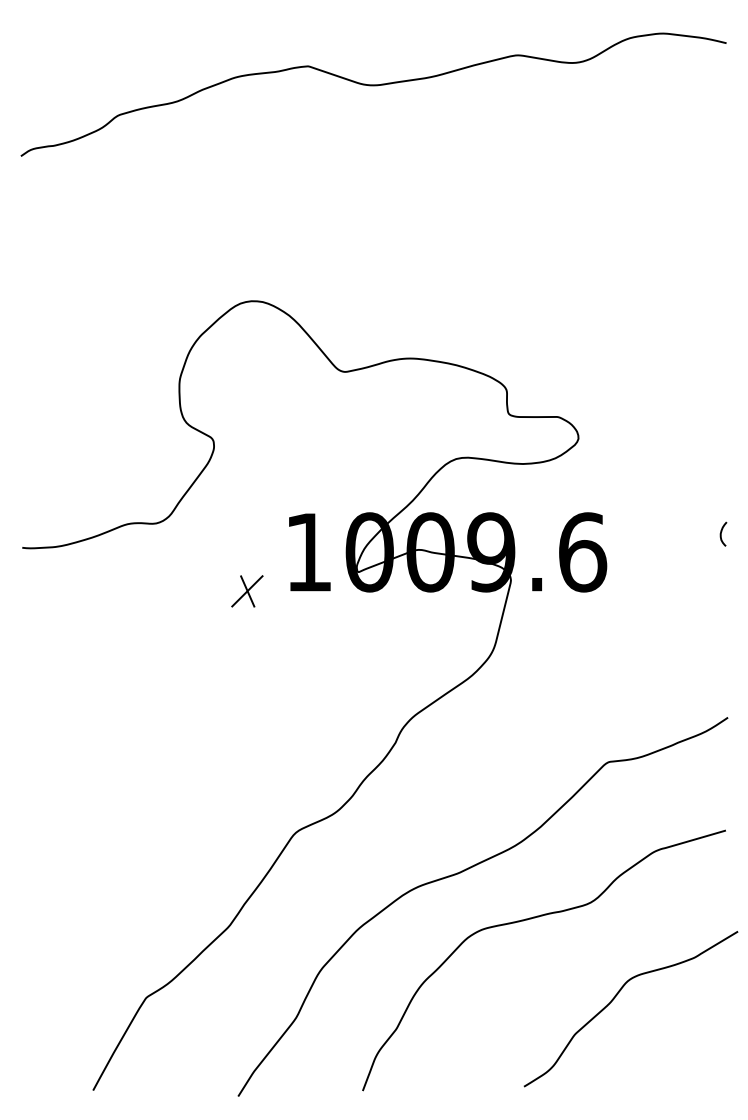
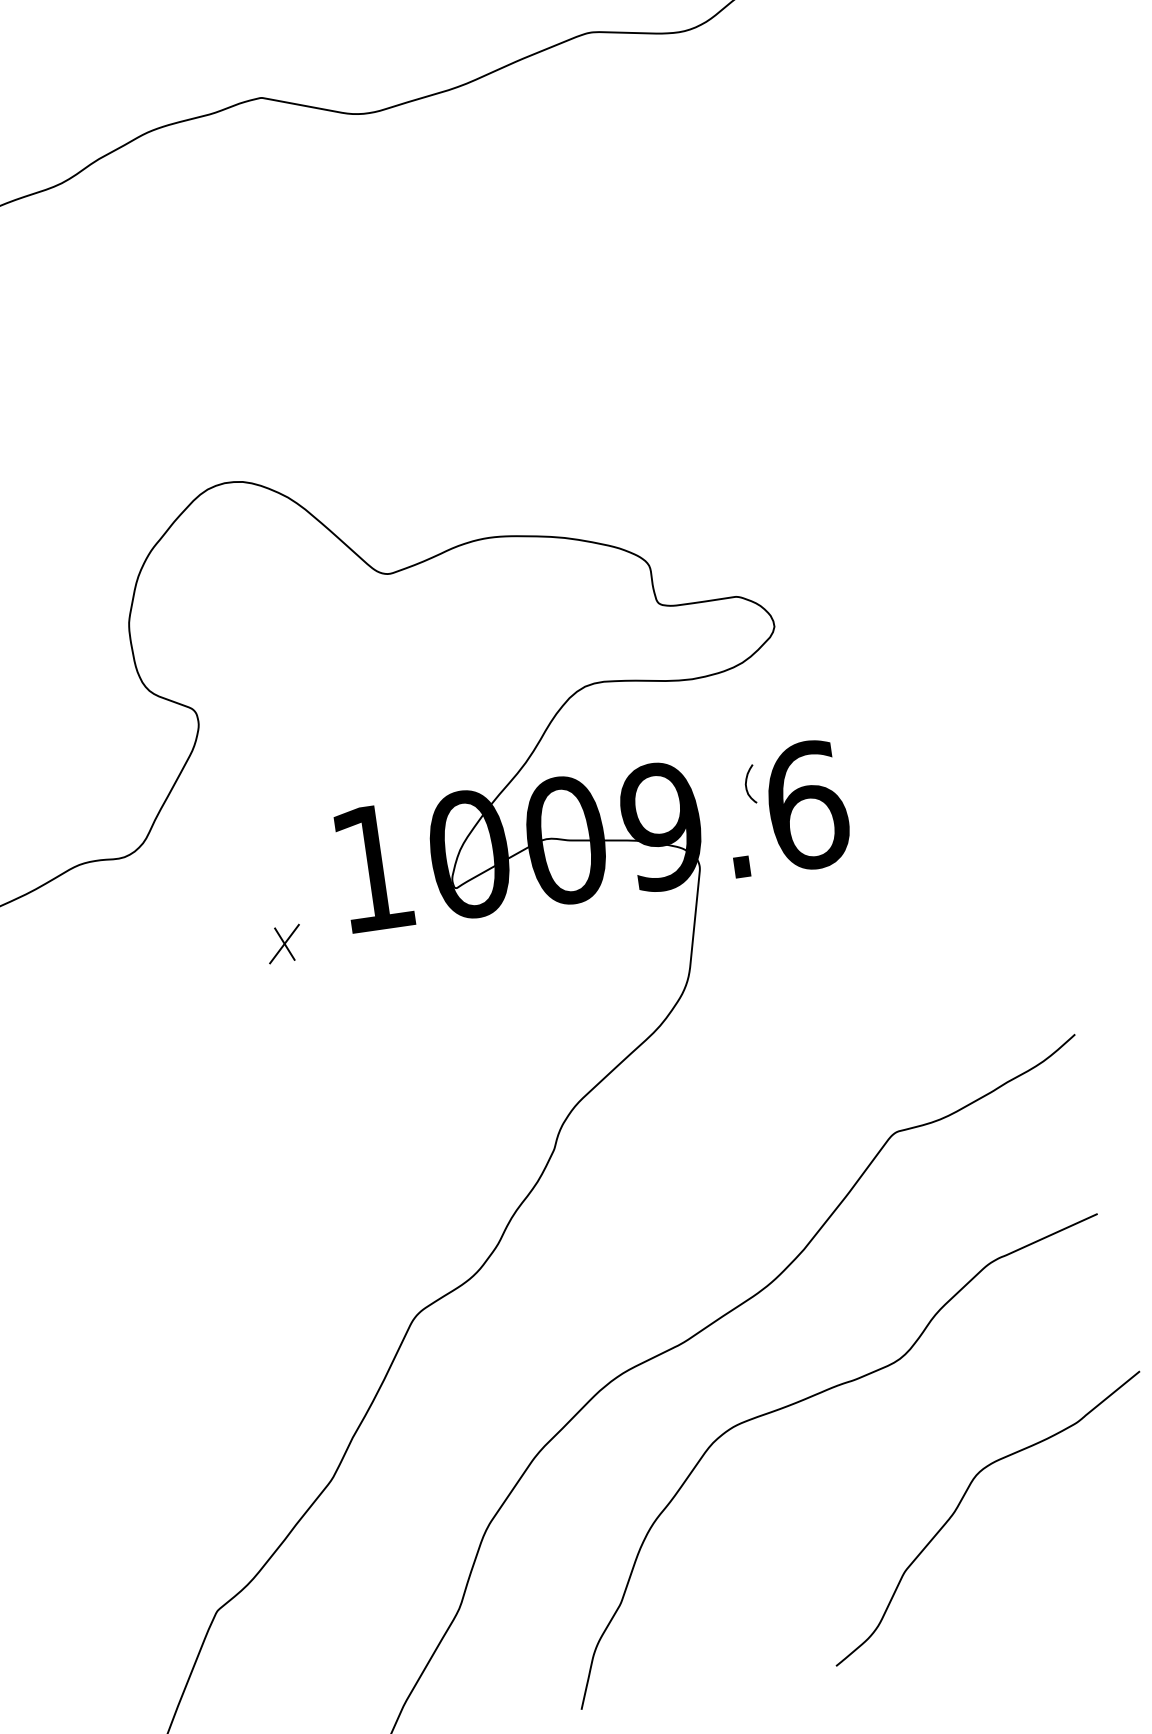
curve: (721, 533) -> (746, 783), moved
part: (247, 591) -> (284, 944), size x0.7

